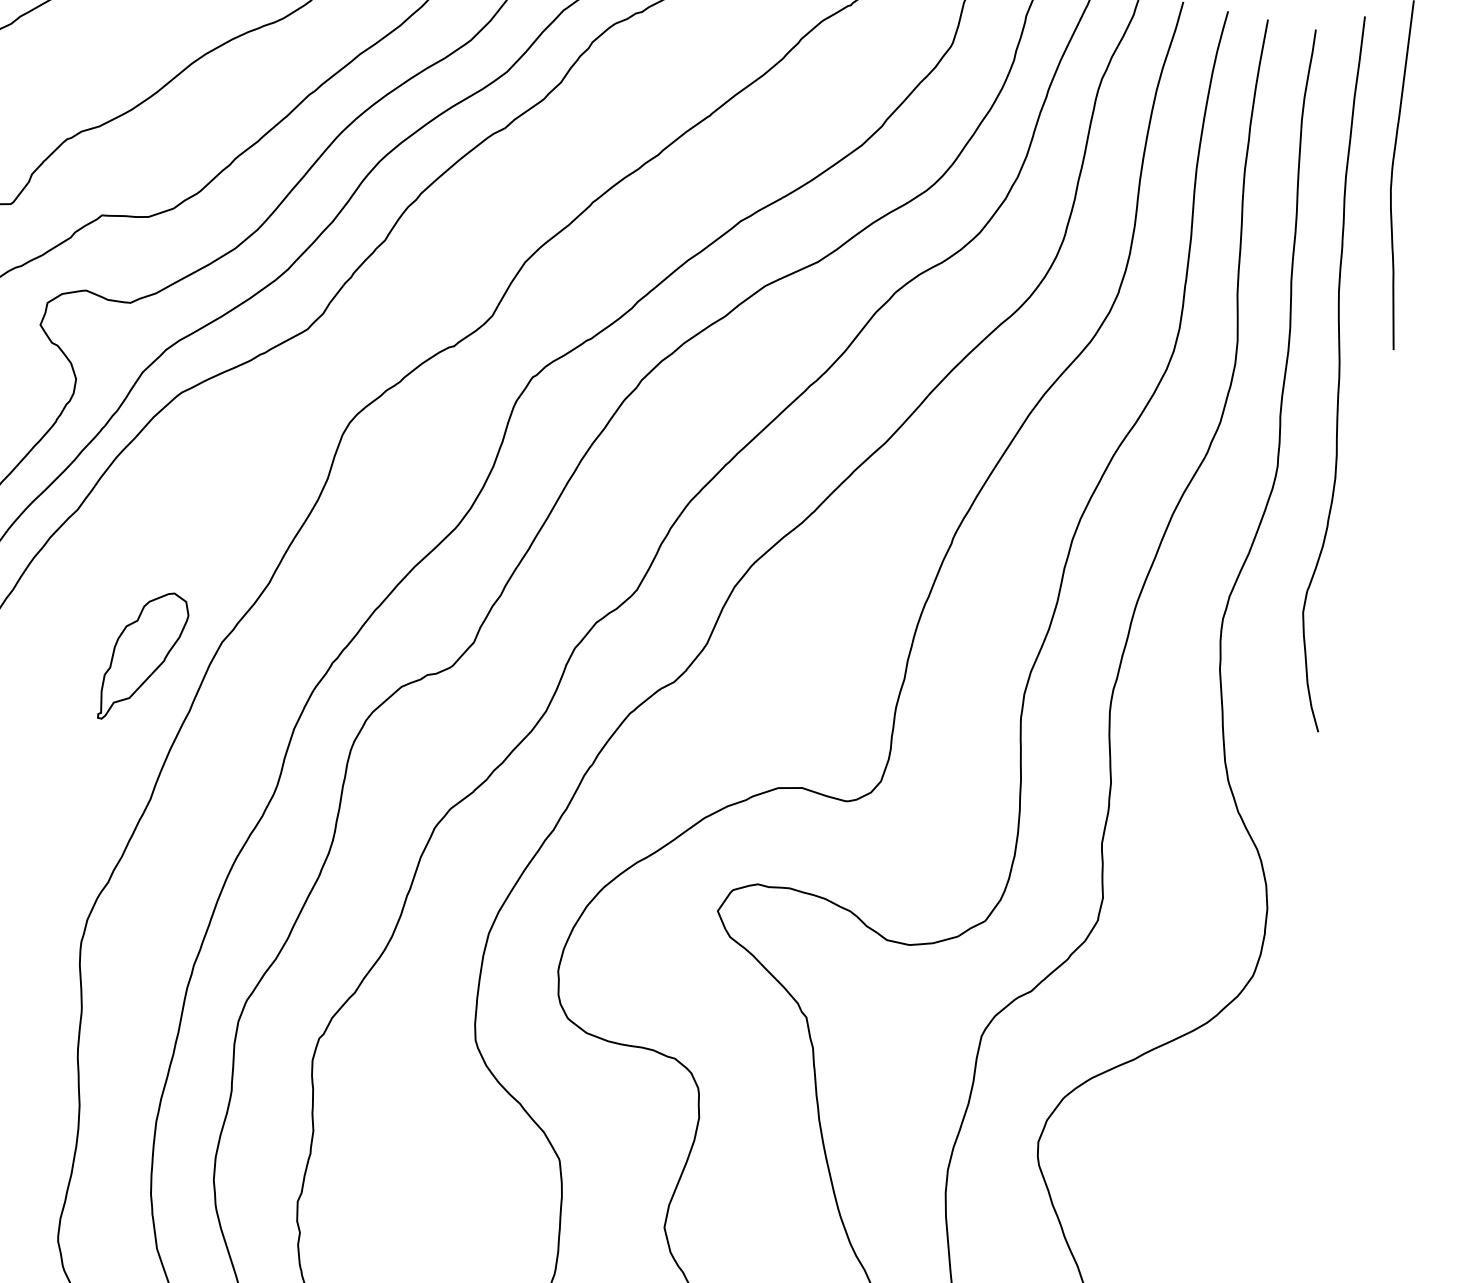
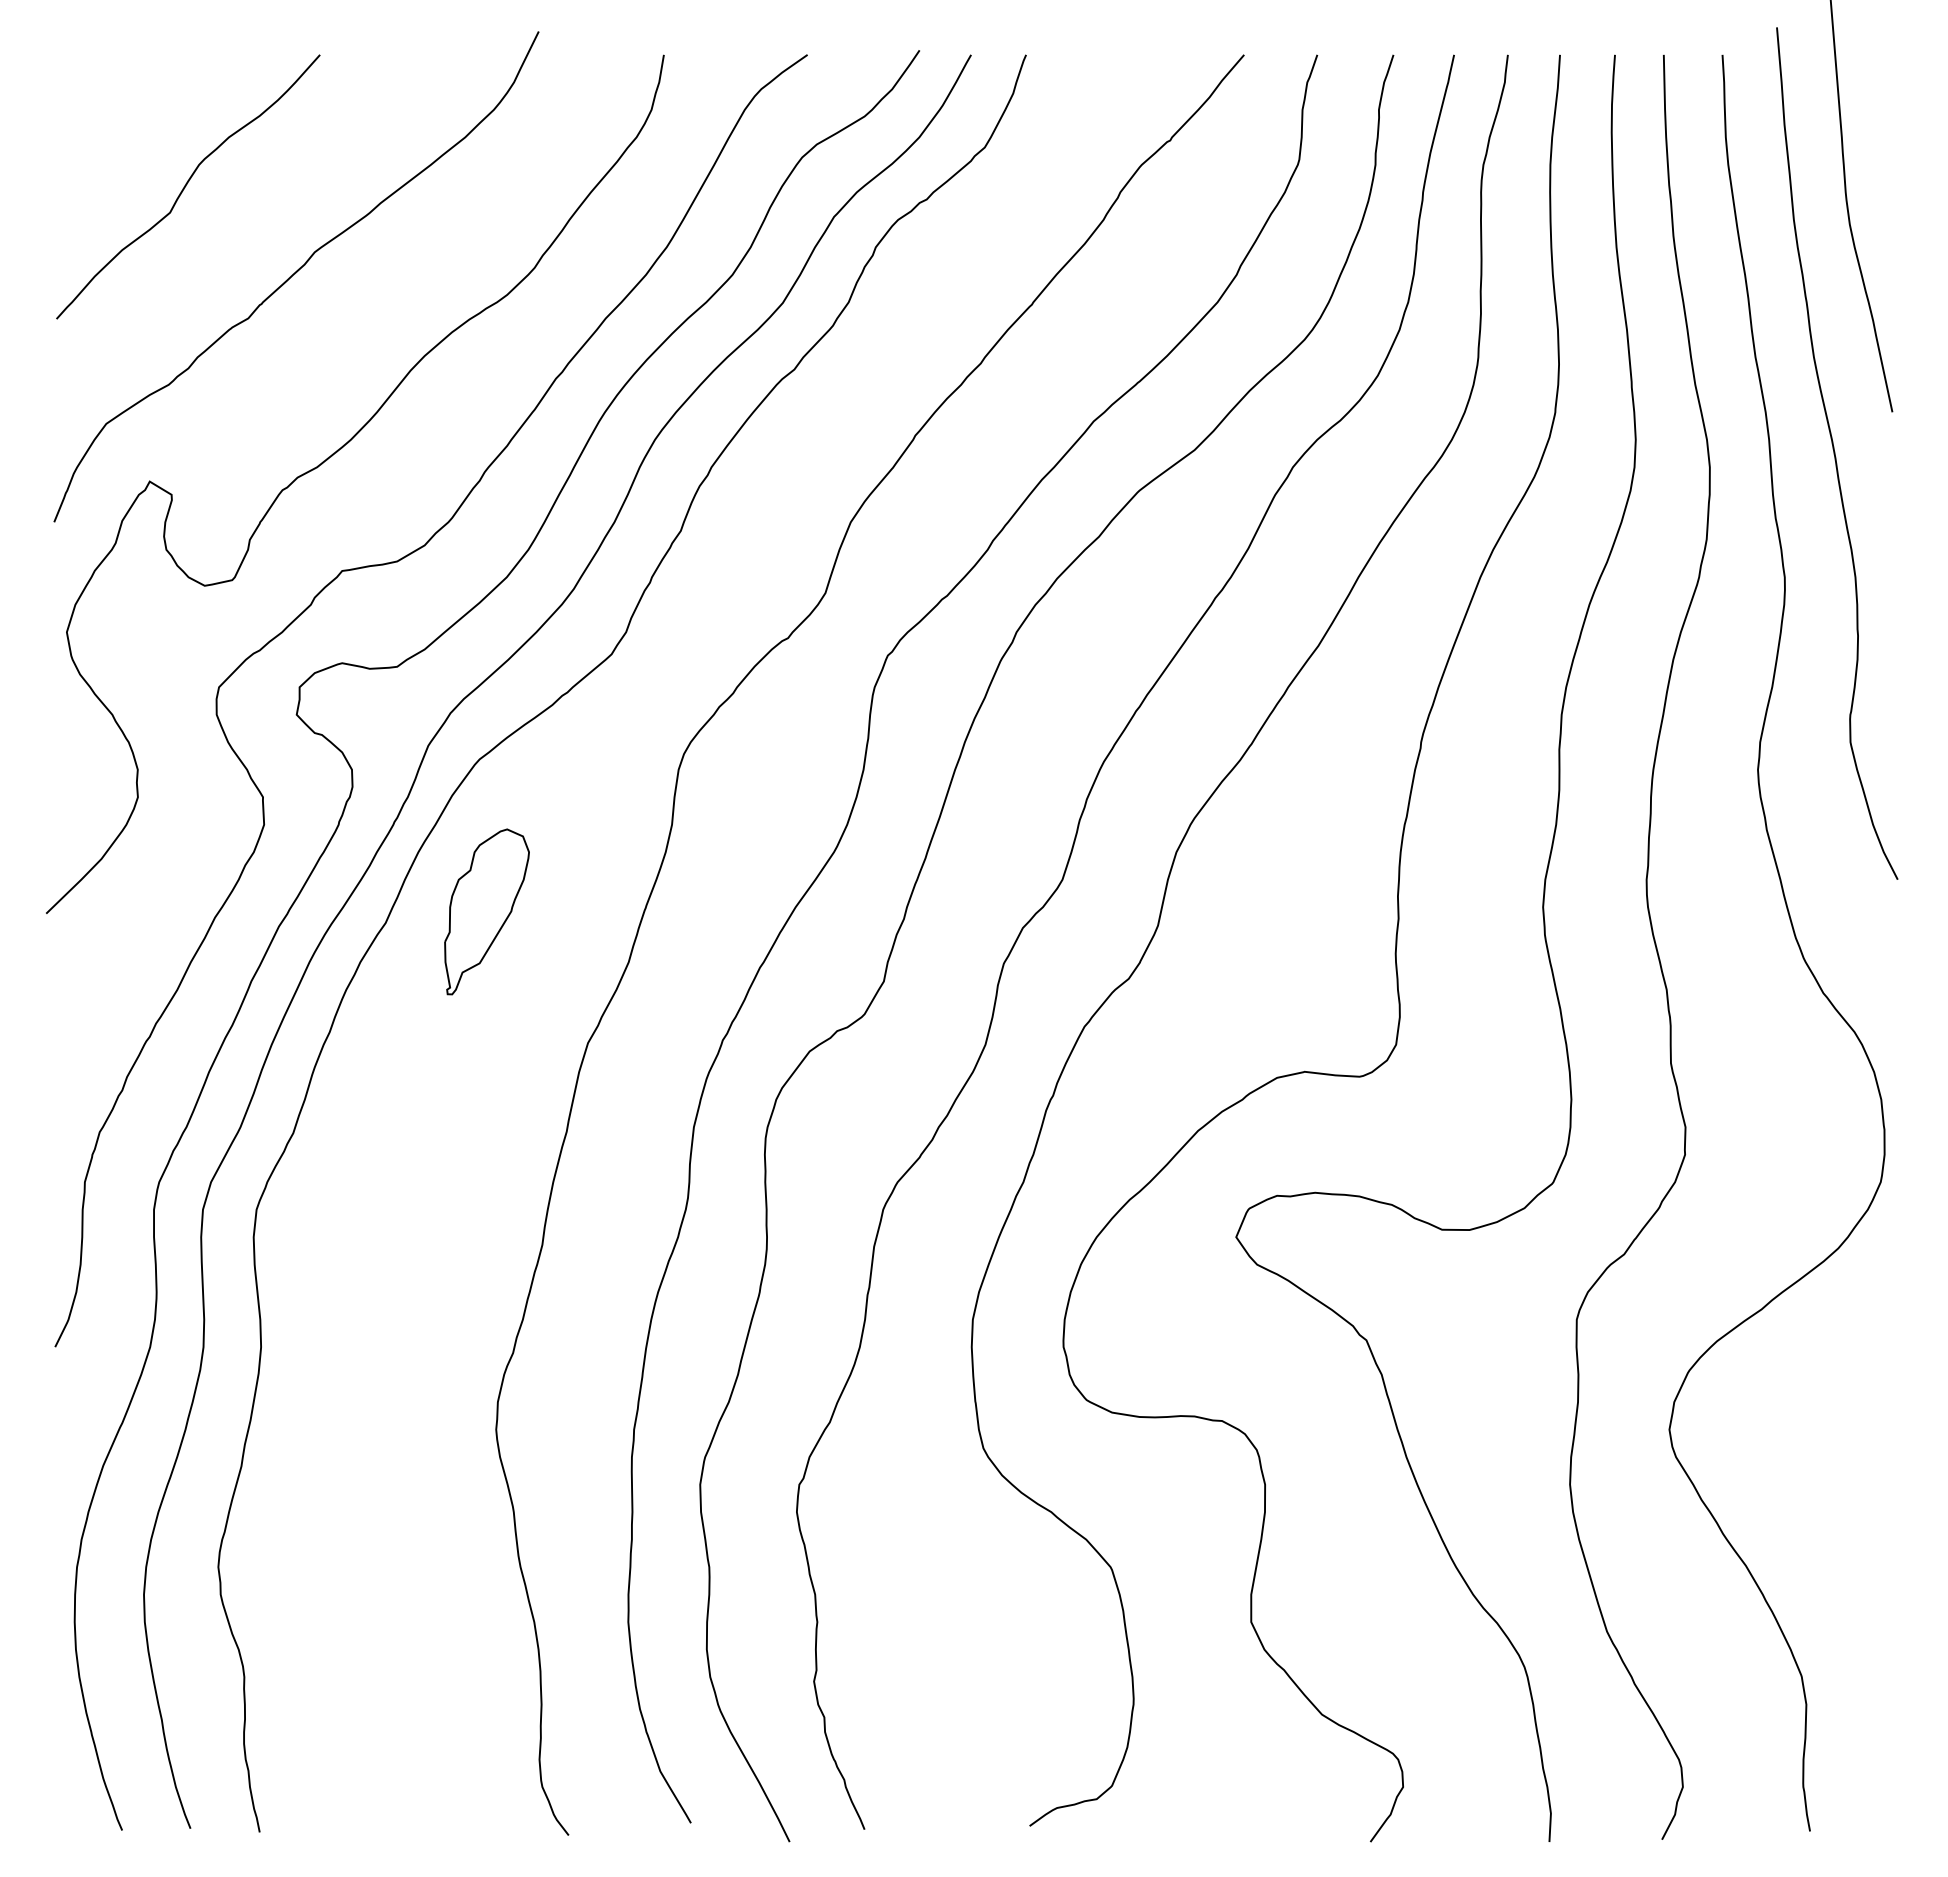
part: (143, 656) -> (486, 911), moved

